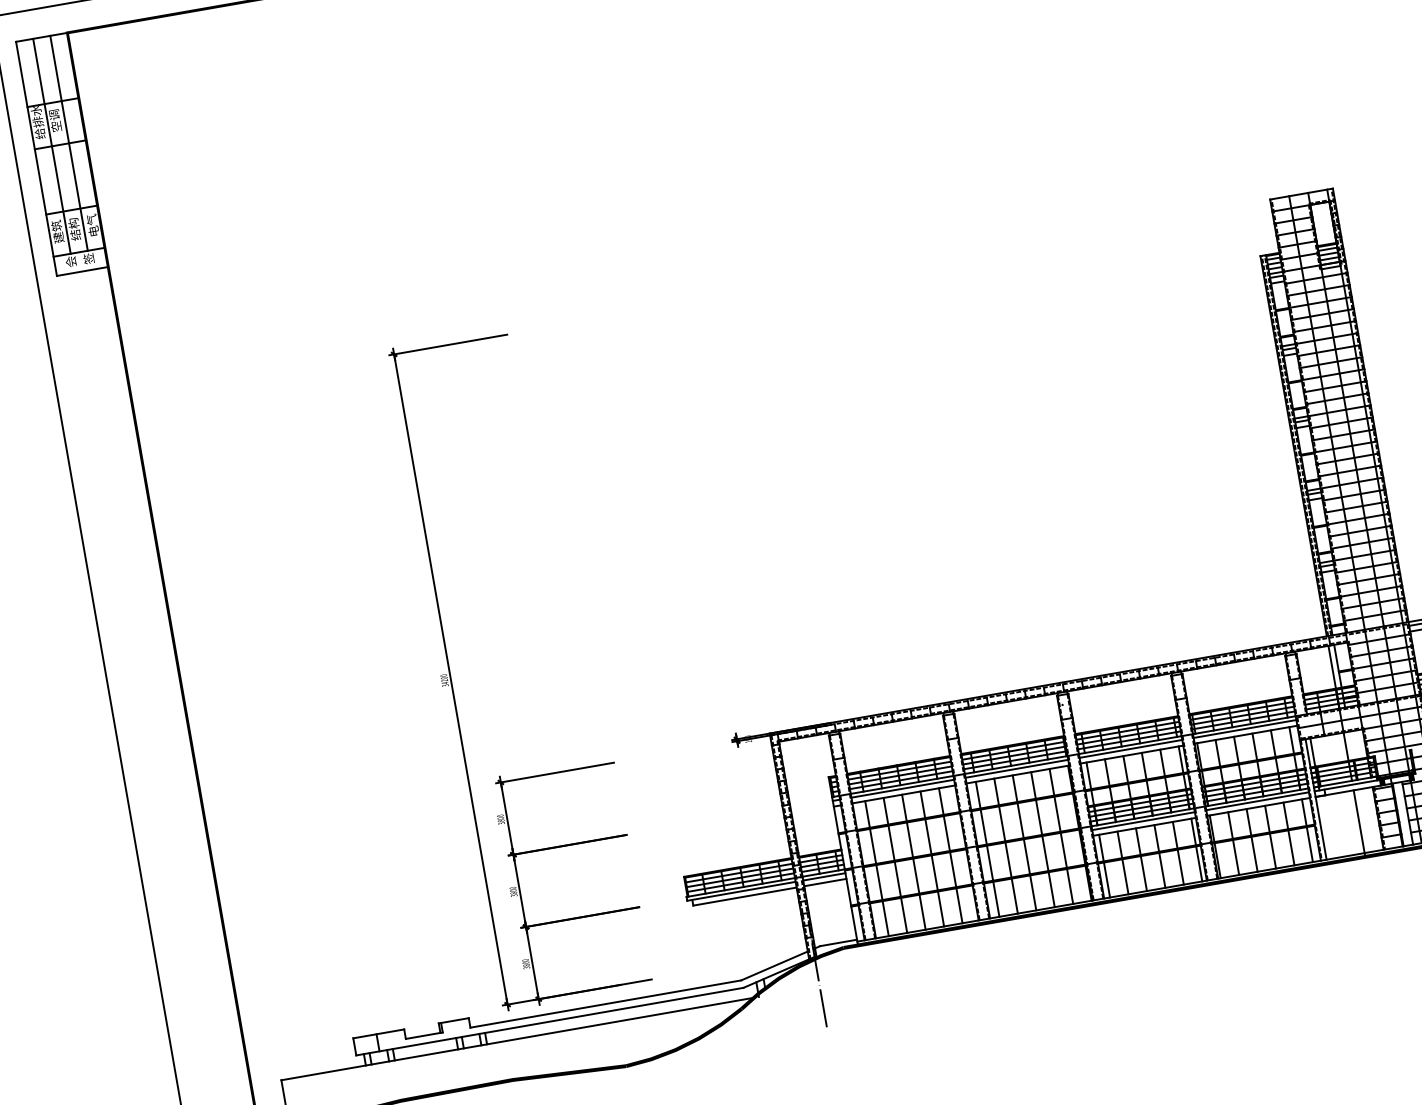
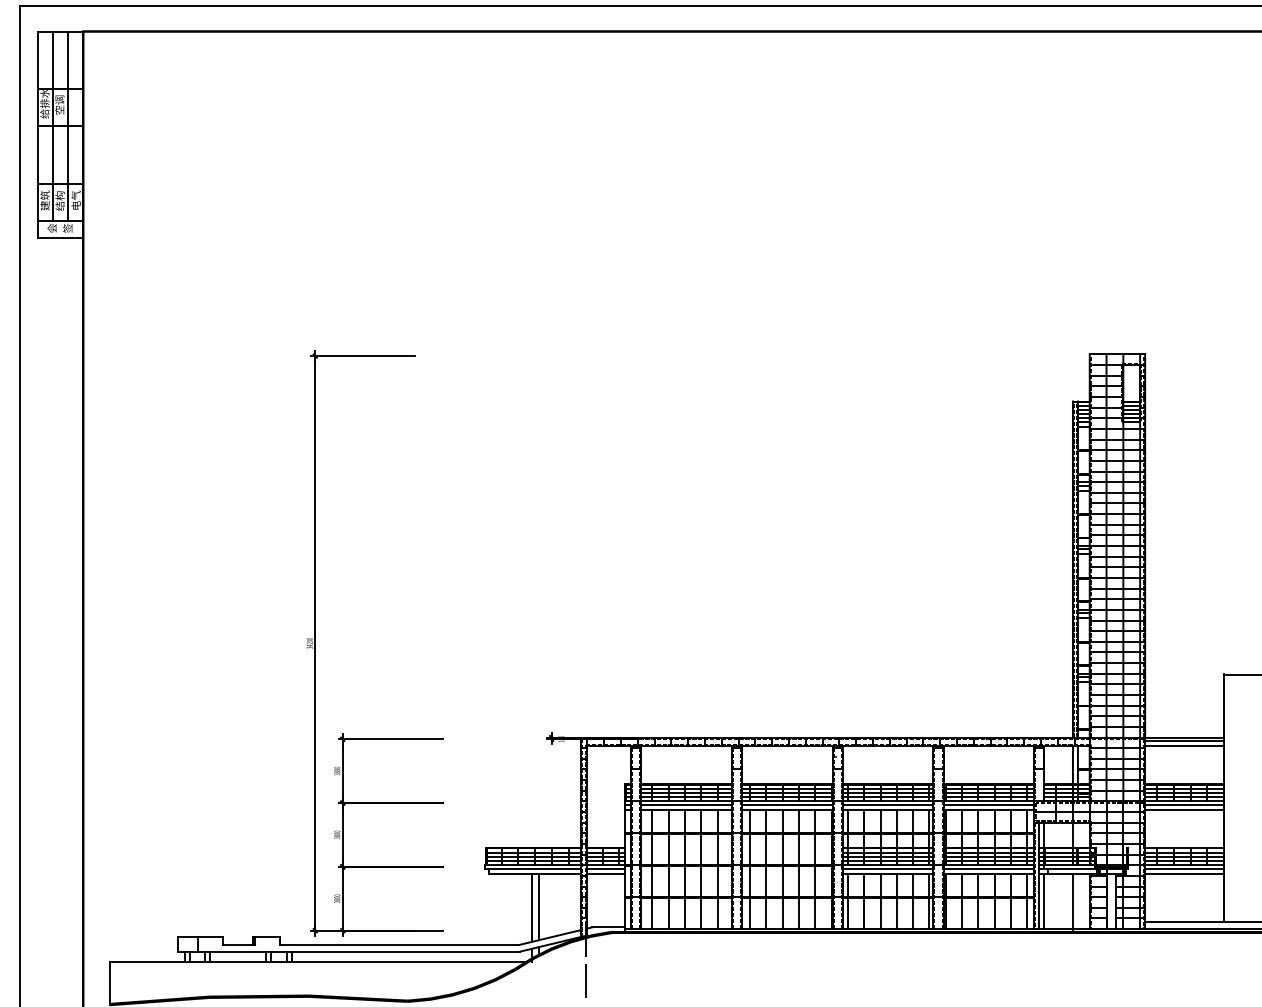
line: (1325, 827) -> (1043, 901), added
line: (755, 933) -> (538, 906), added
line: (747, 935) -> (531, 907), added

